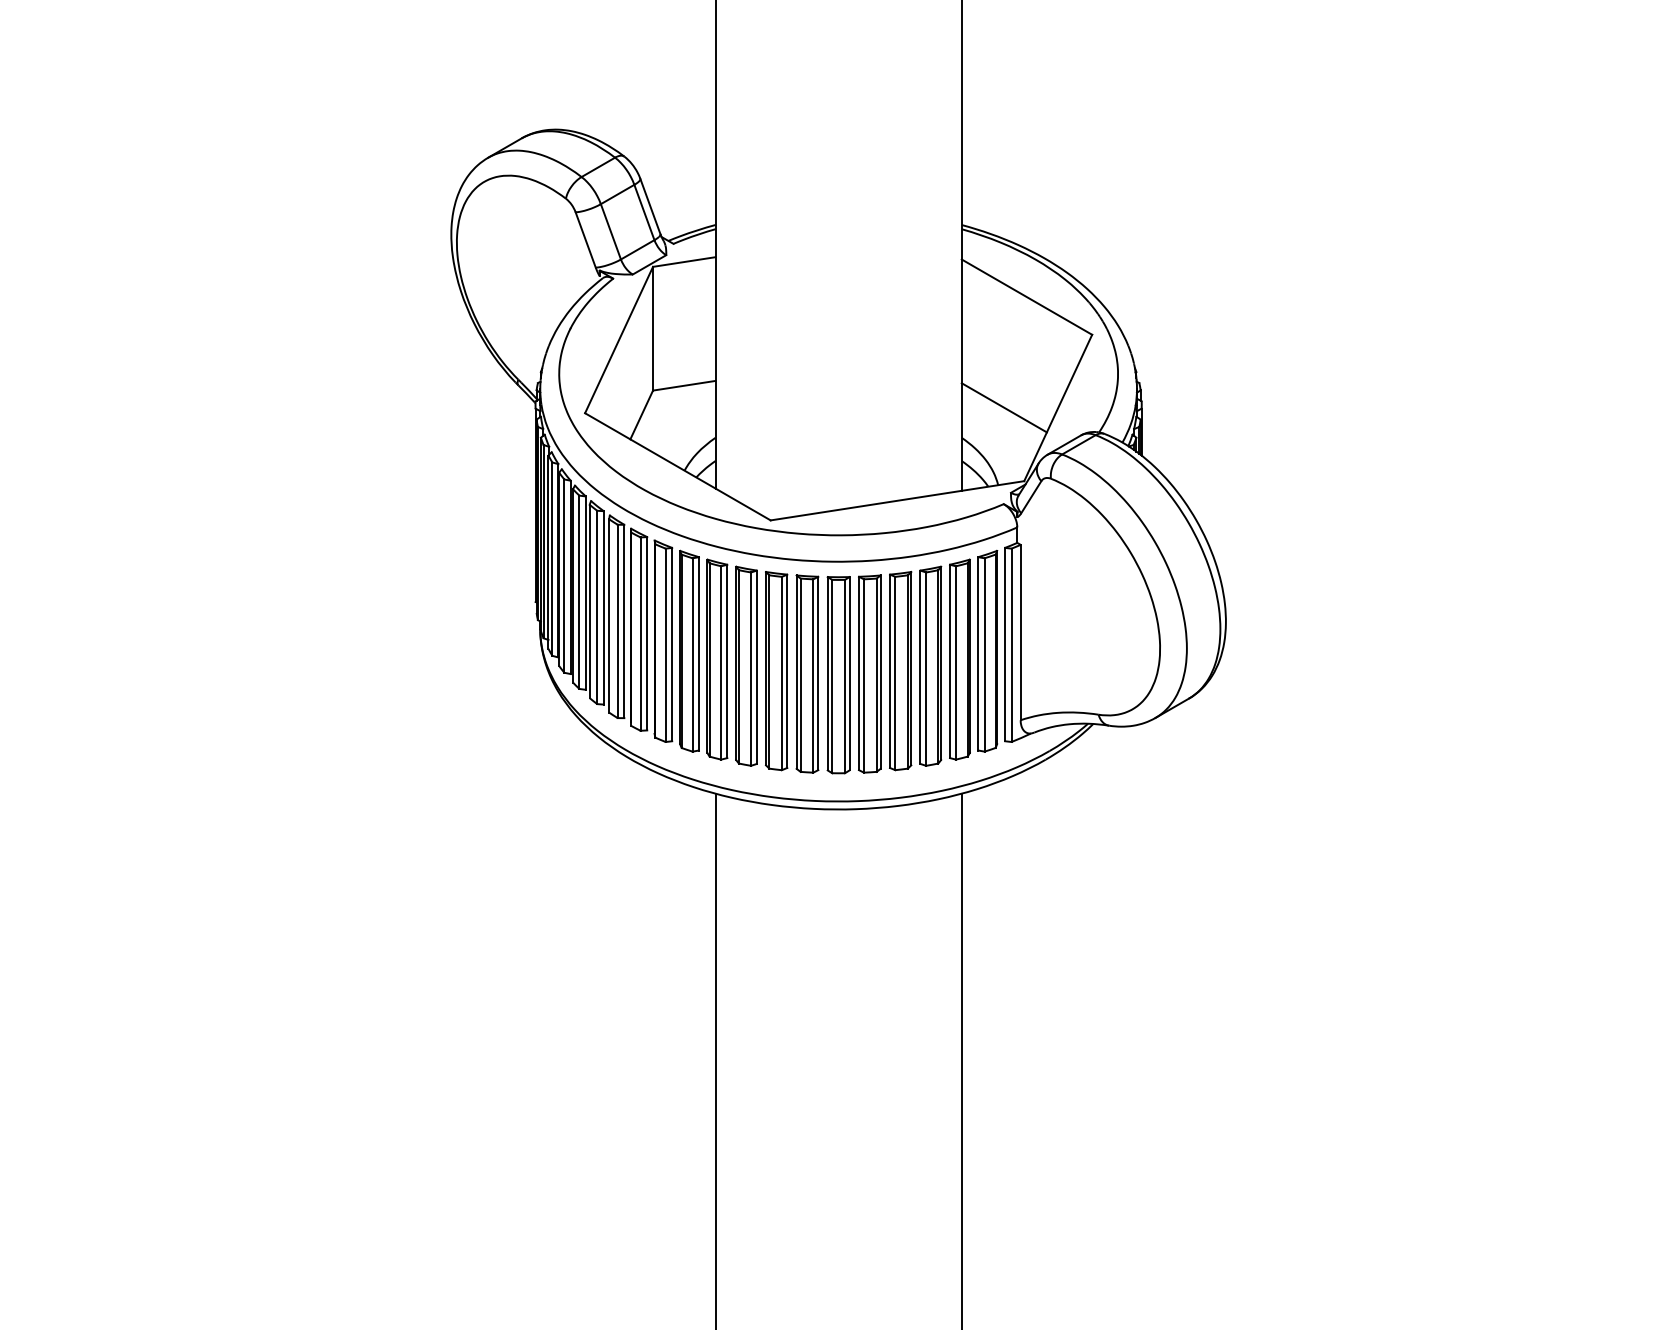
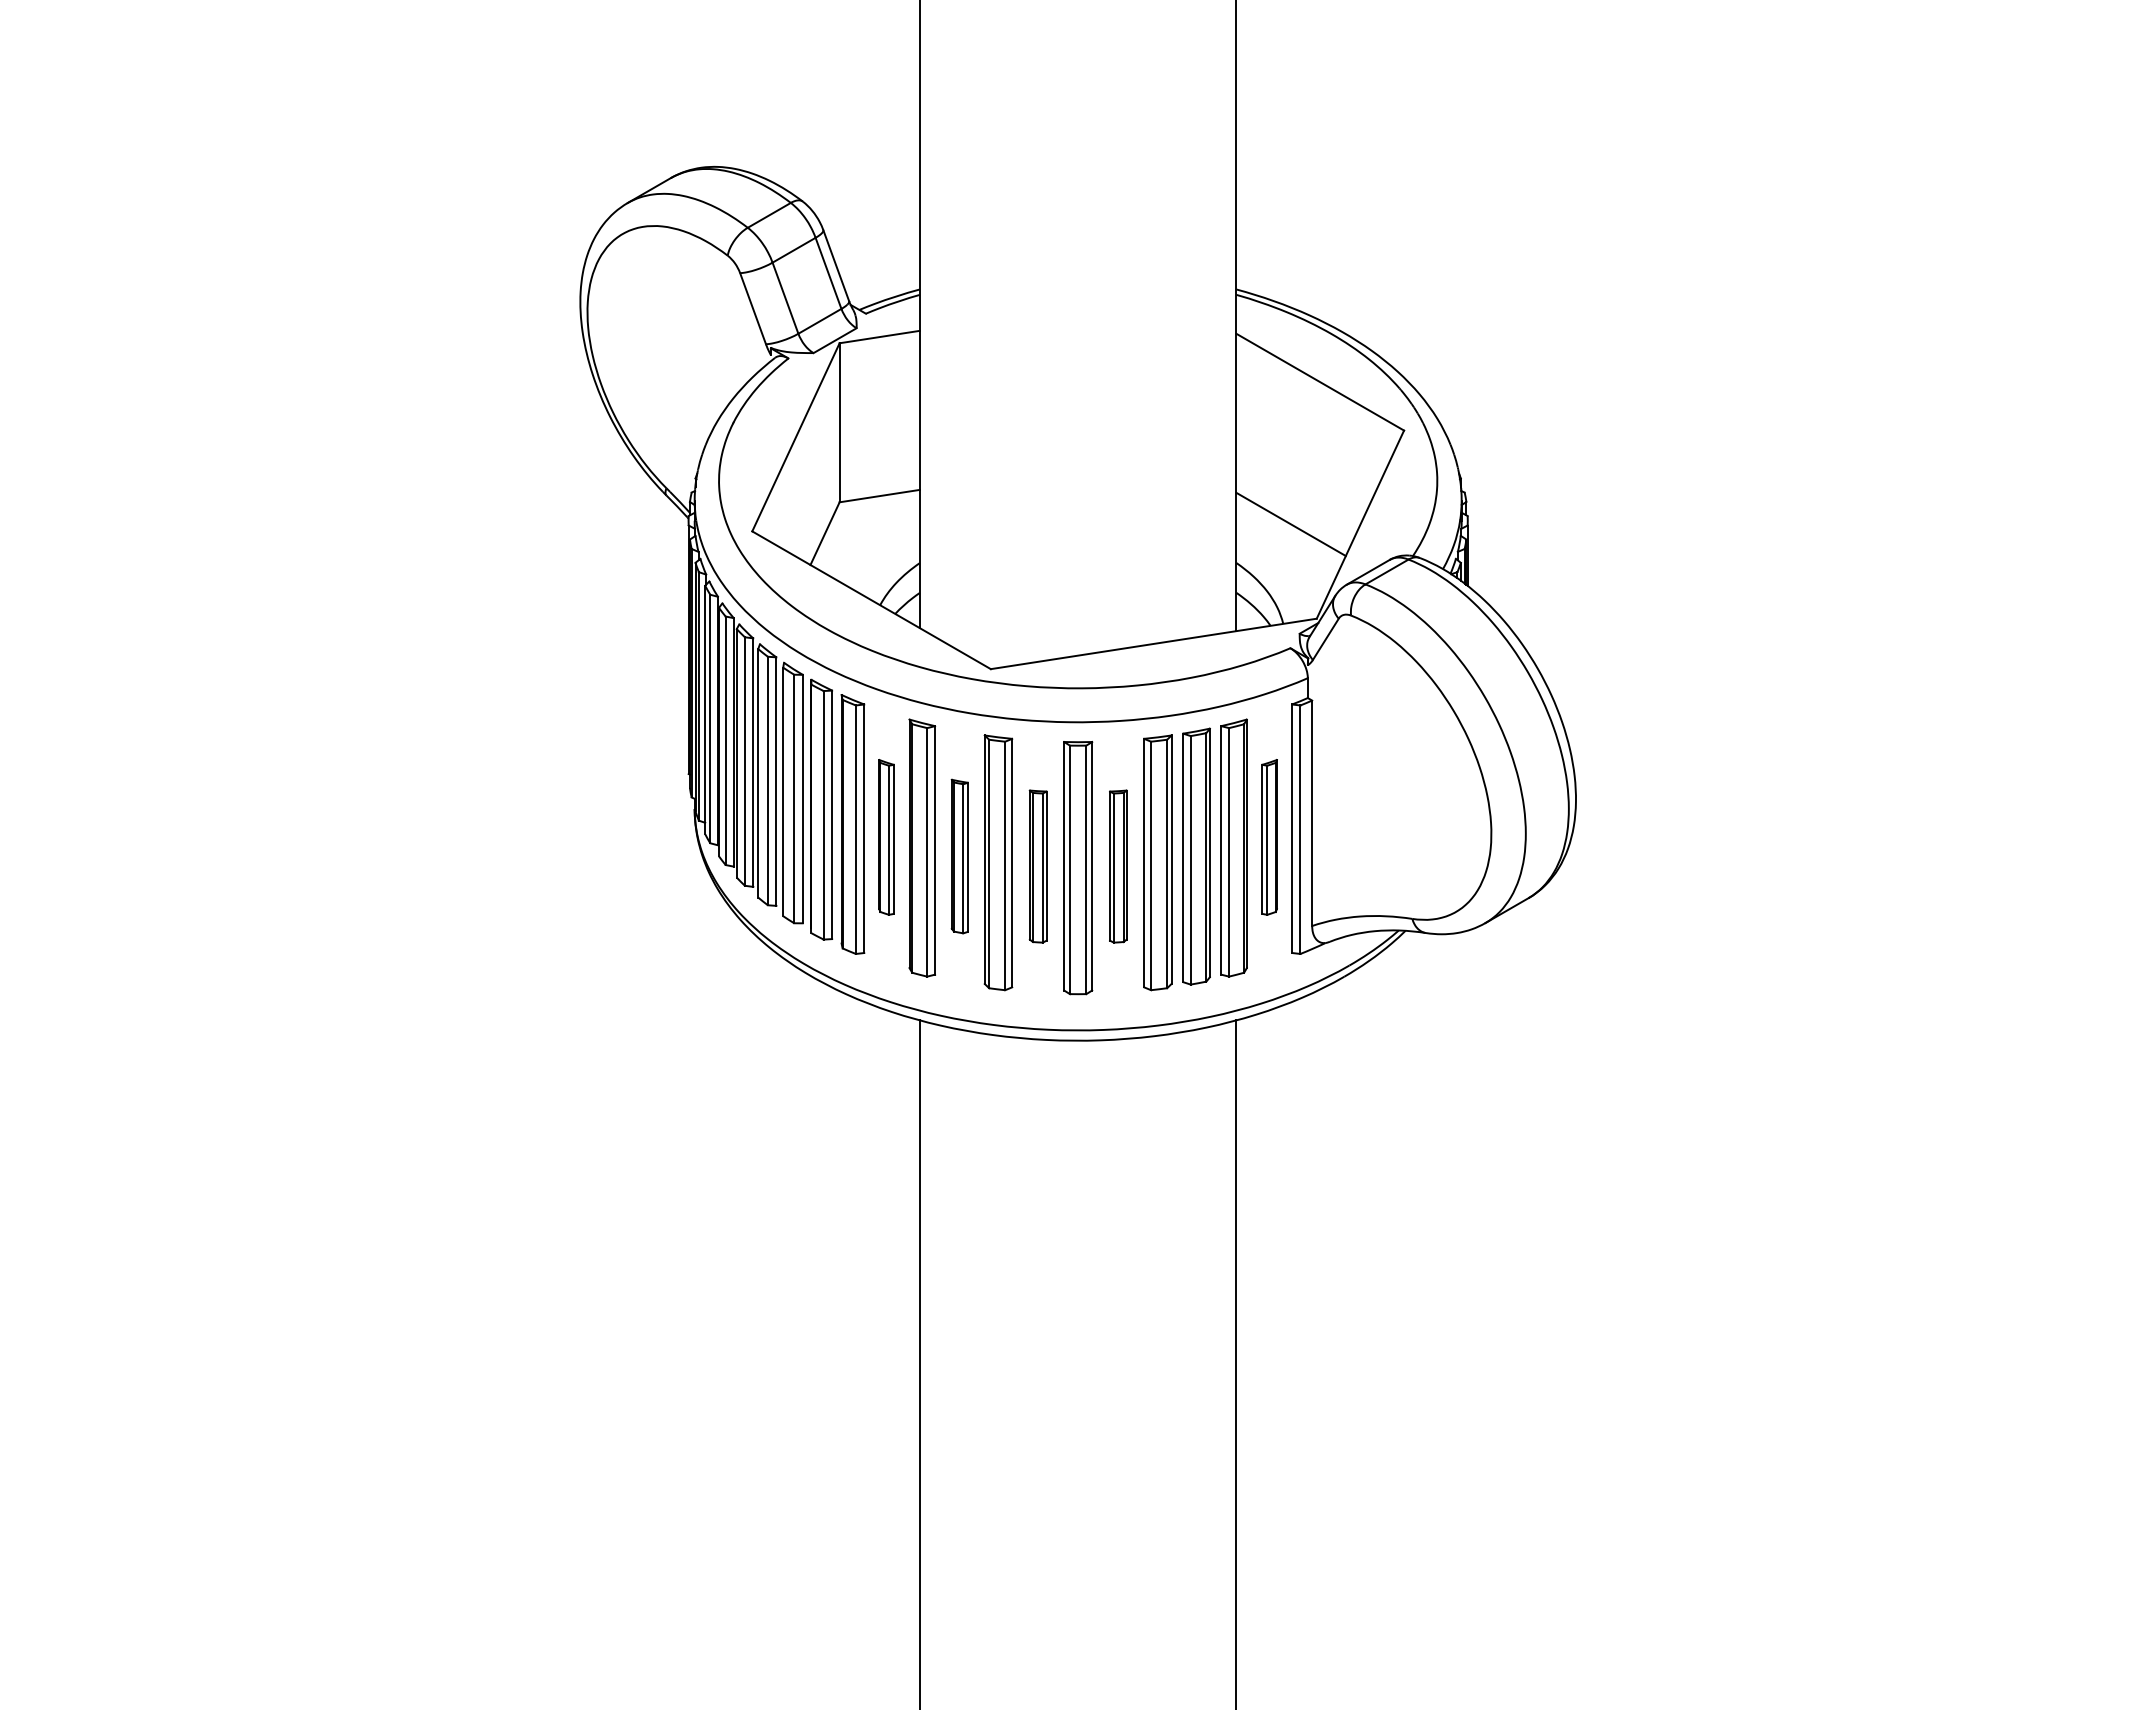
part: (689, 651) -> (886, 837), size x0.6
part: (987, 651) -> (1269, 837), size x0.6
part: (746, 666) -> (959, 856), size x0.6
part: (807, 673) -> (1038, 866), size x0.6
part: (870, 673) -> (1118, 866), size x0.6

